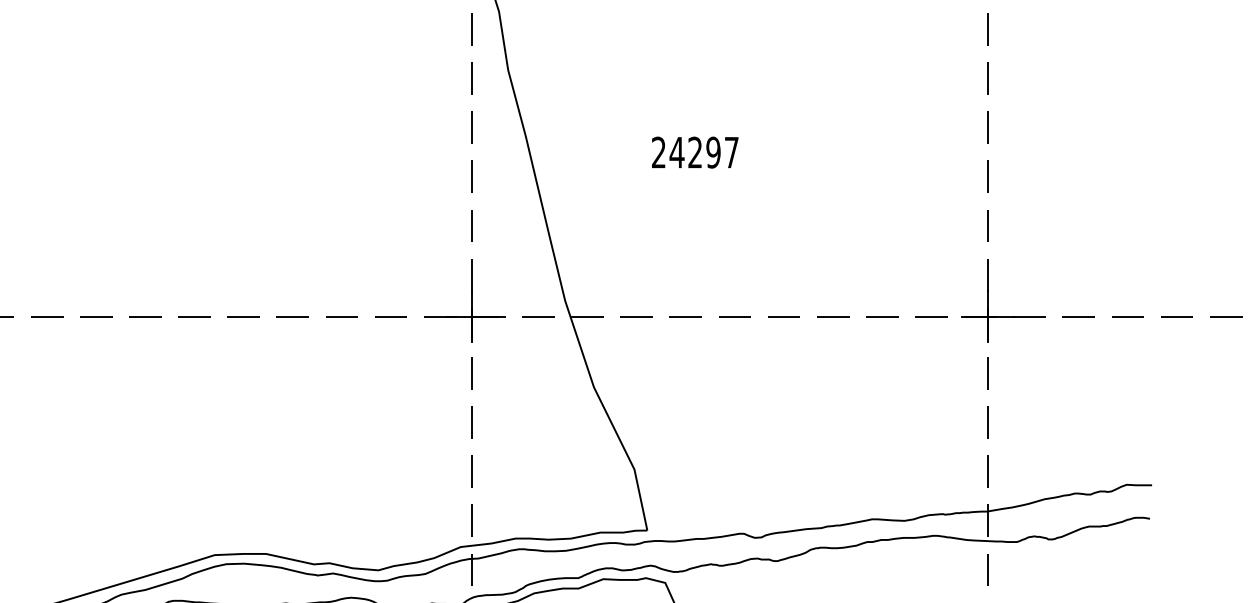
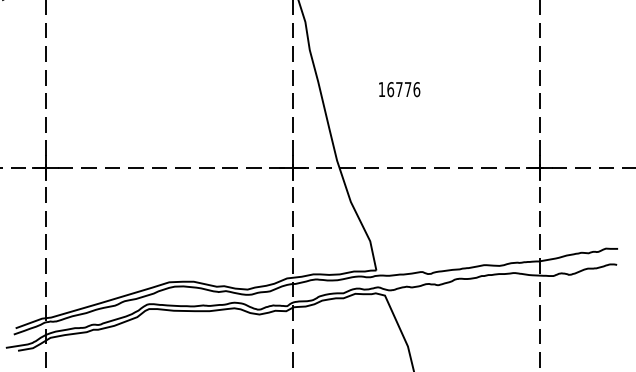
text: (695, 152) -> (399, 89), 24297 -> 16776

